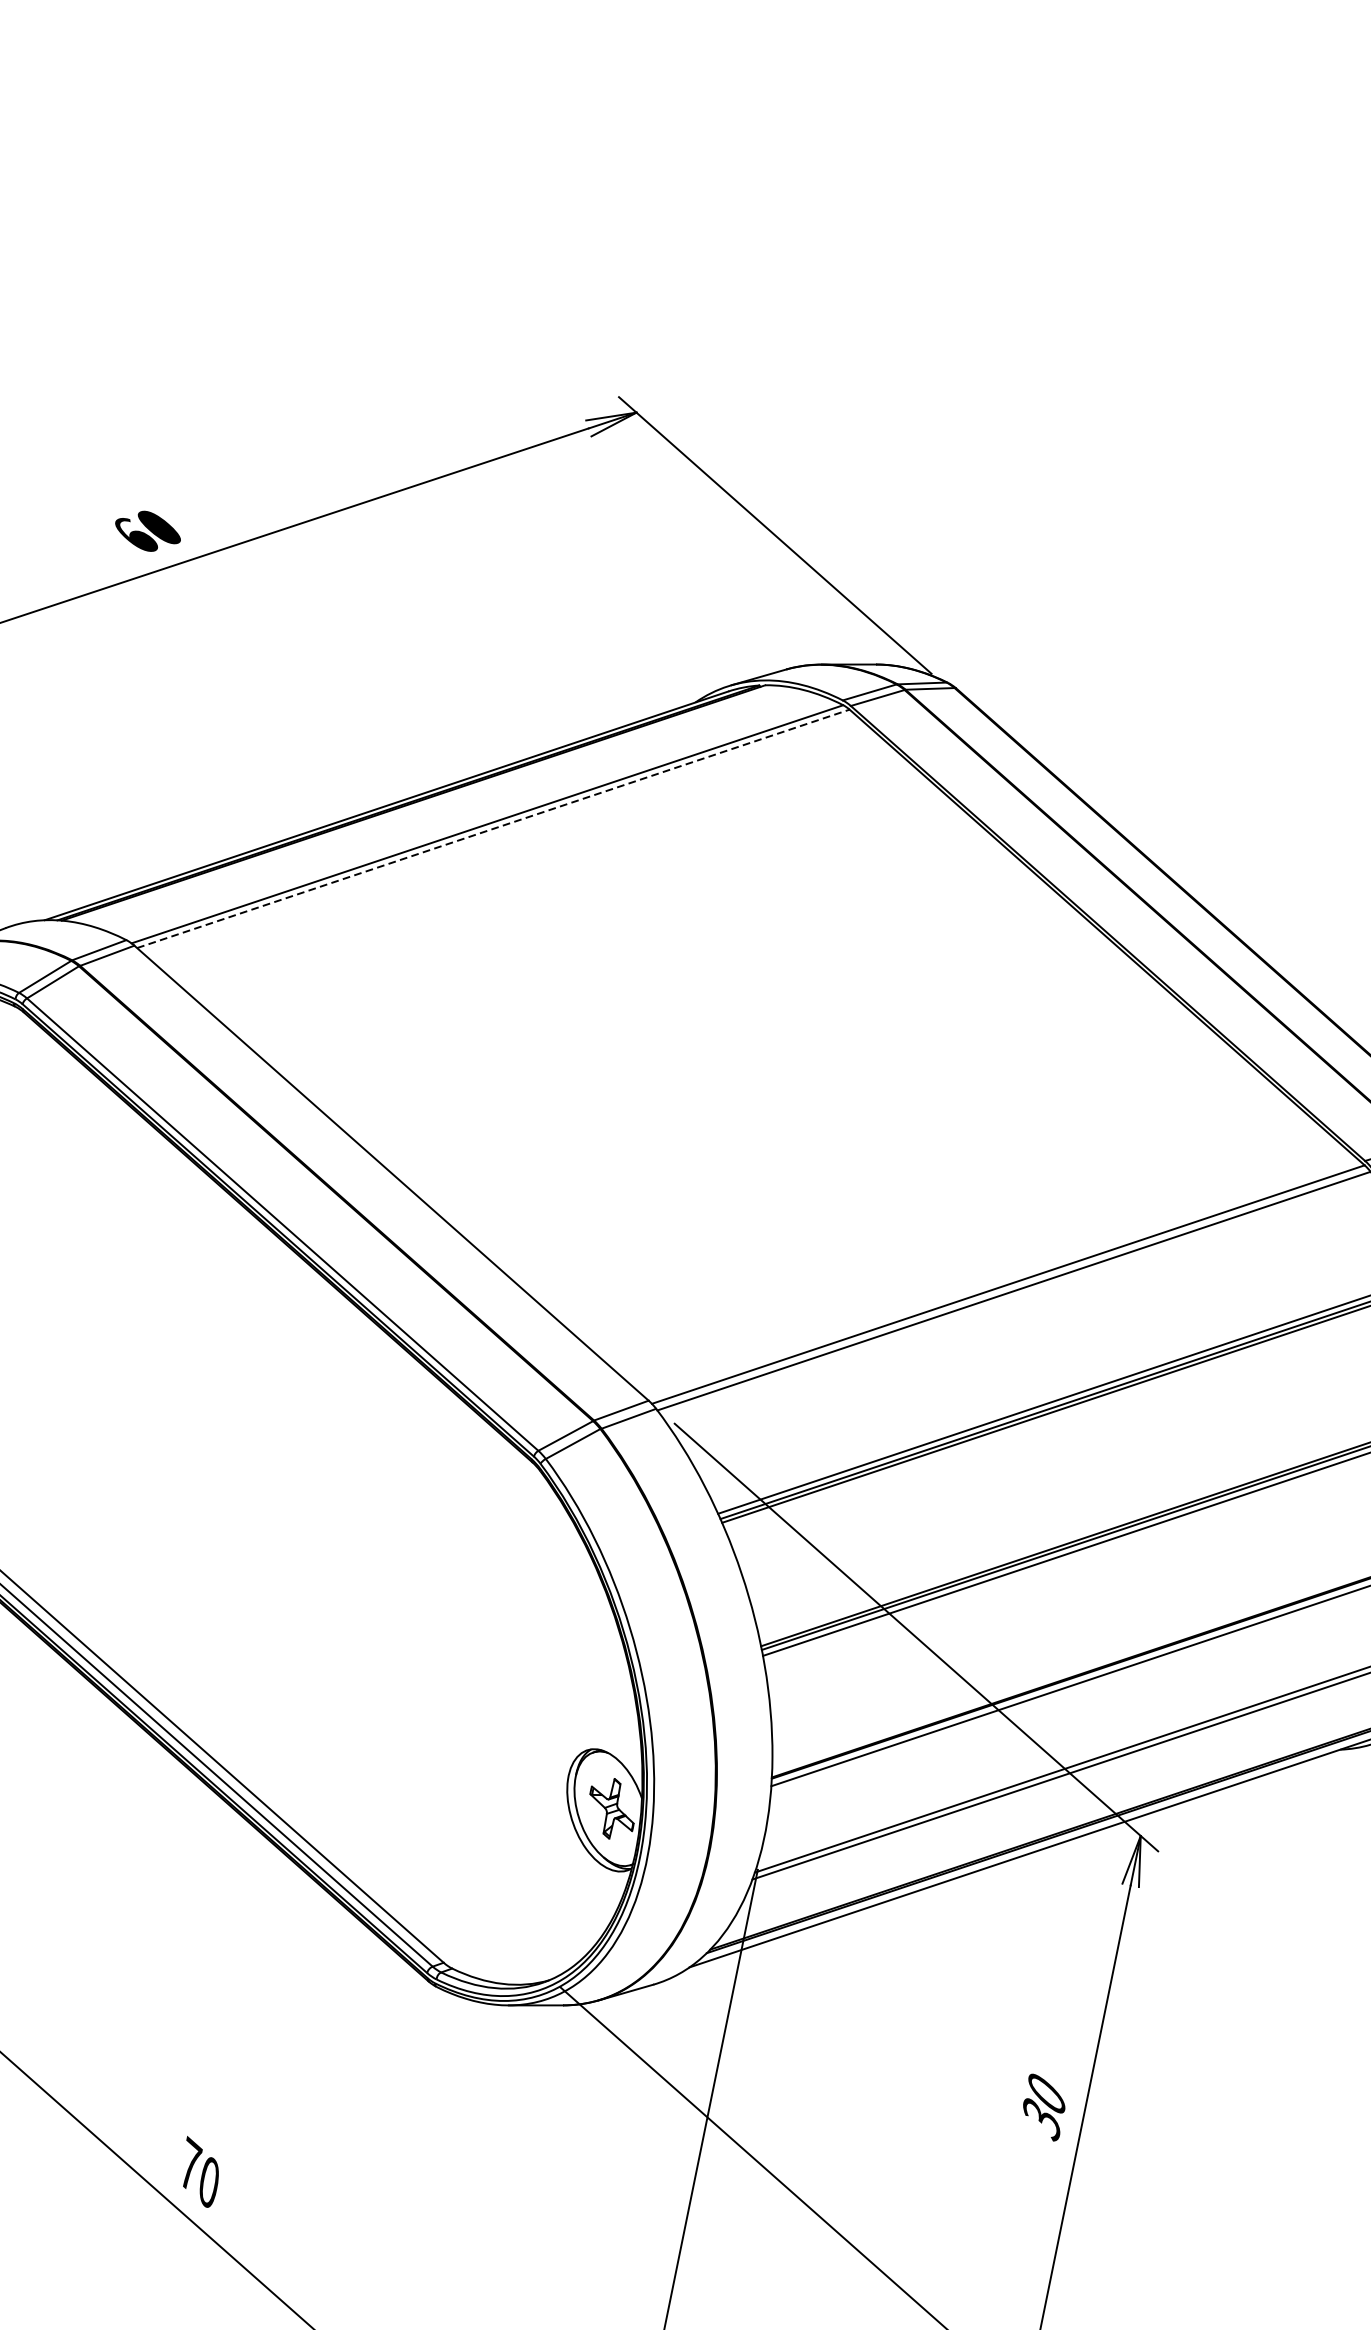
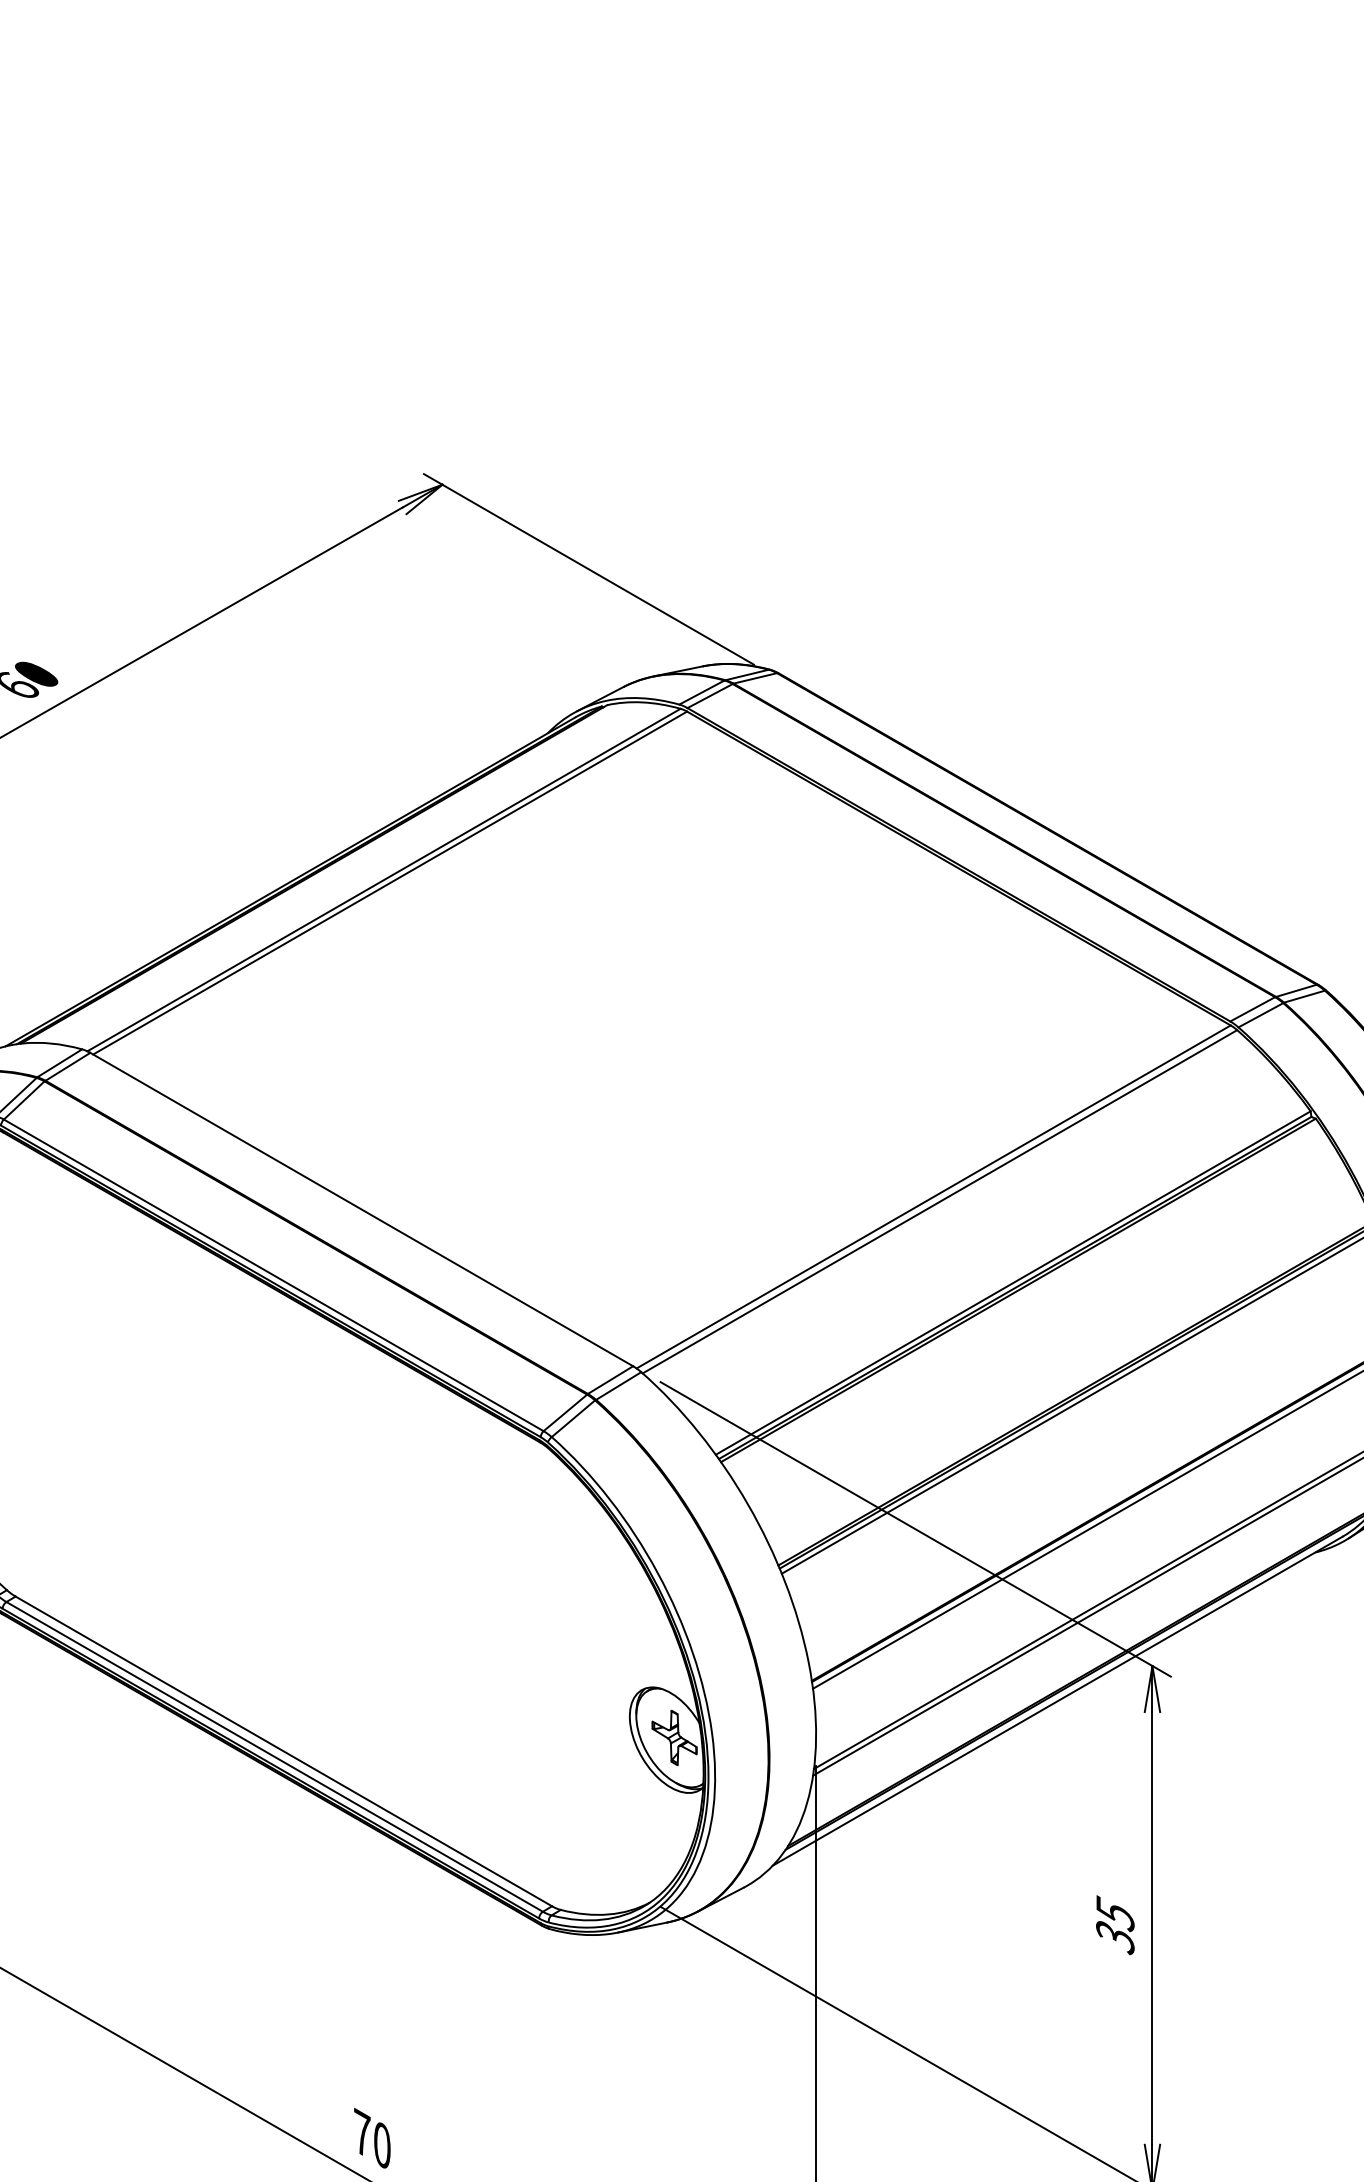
line: (493, 829) -> (390, 883), dashed -> solid
text: (1047, 2093) -> (1115, 1913), 30 -> 35

